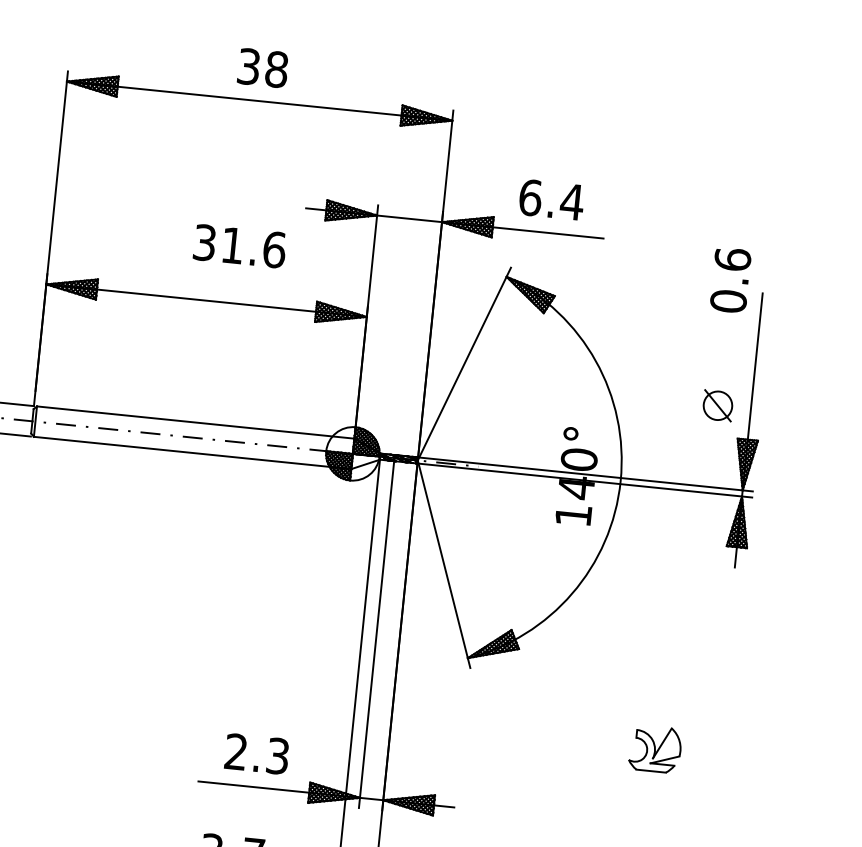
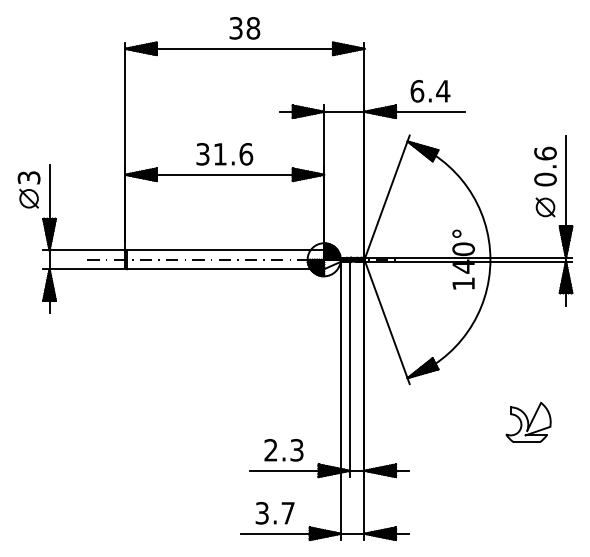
text: (239, 246) -> (224, 154), moved
text: (730, 280) -> (545, 166), moved
part: (655, 747) -> (528, 421), size x1.43

